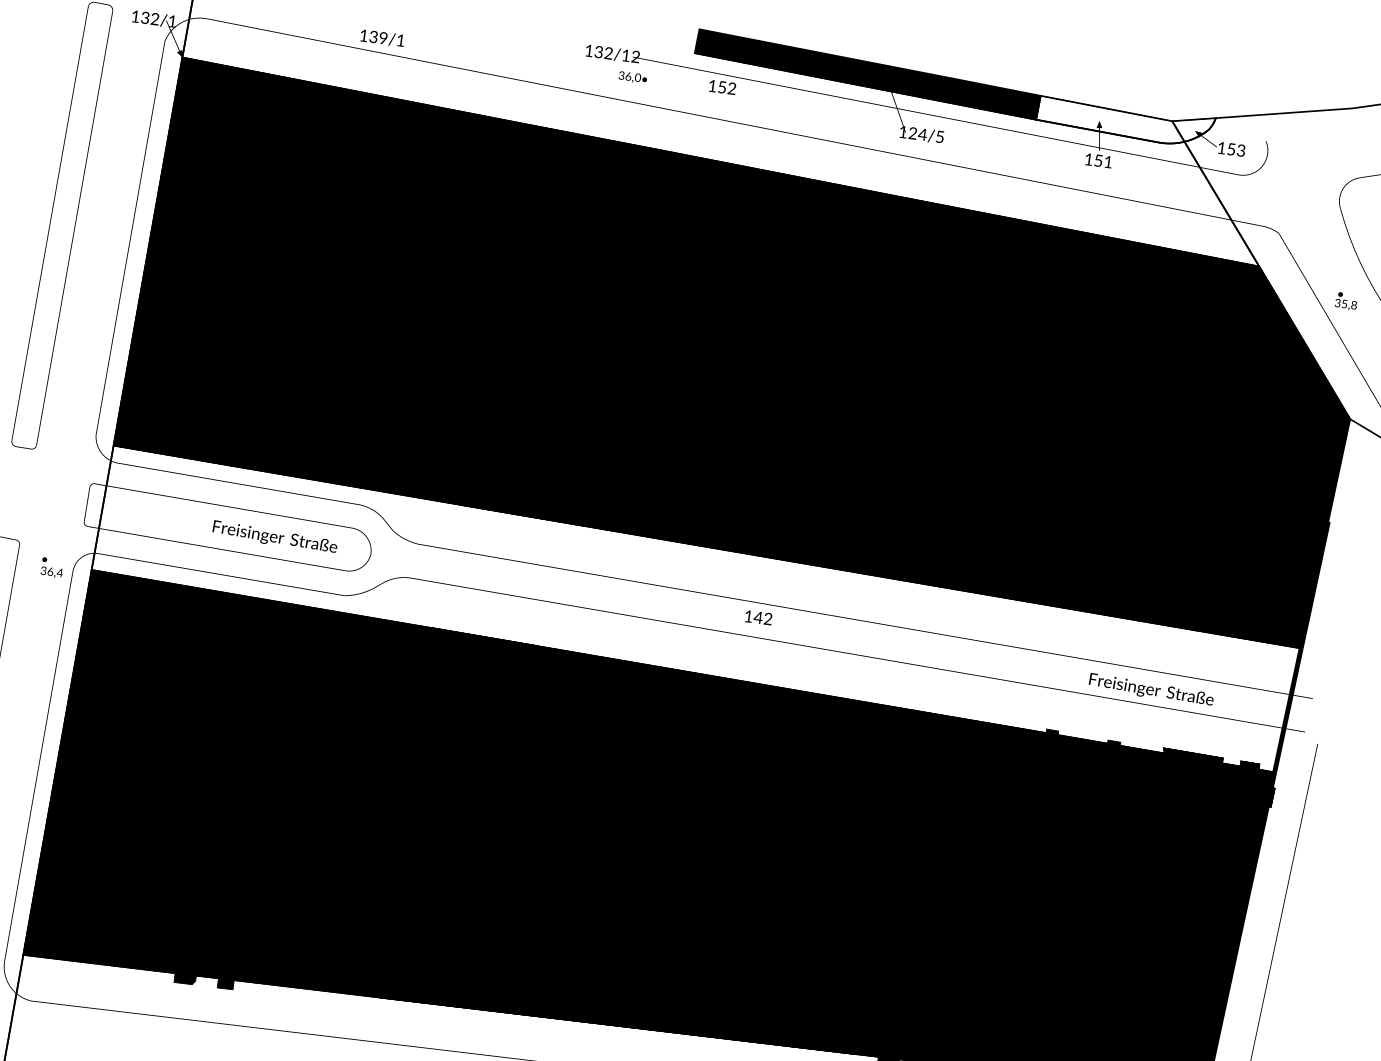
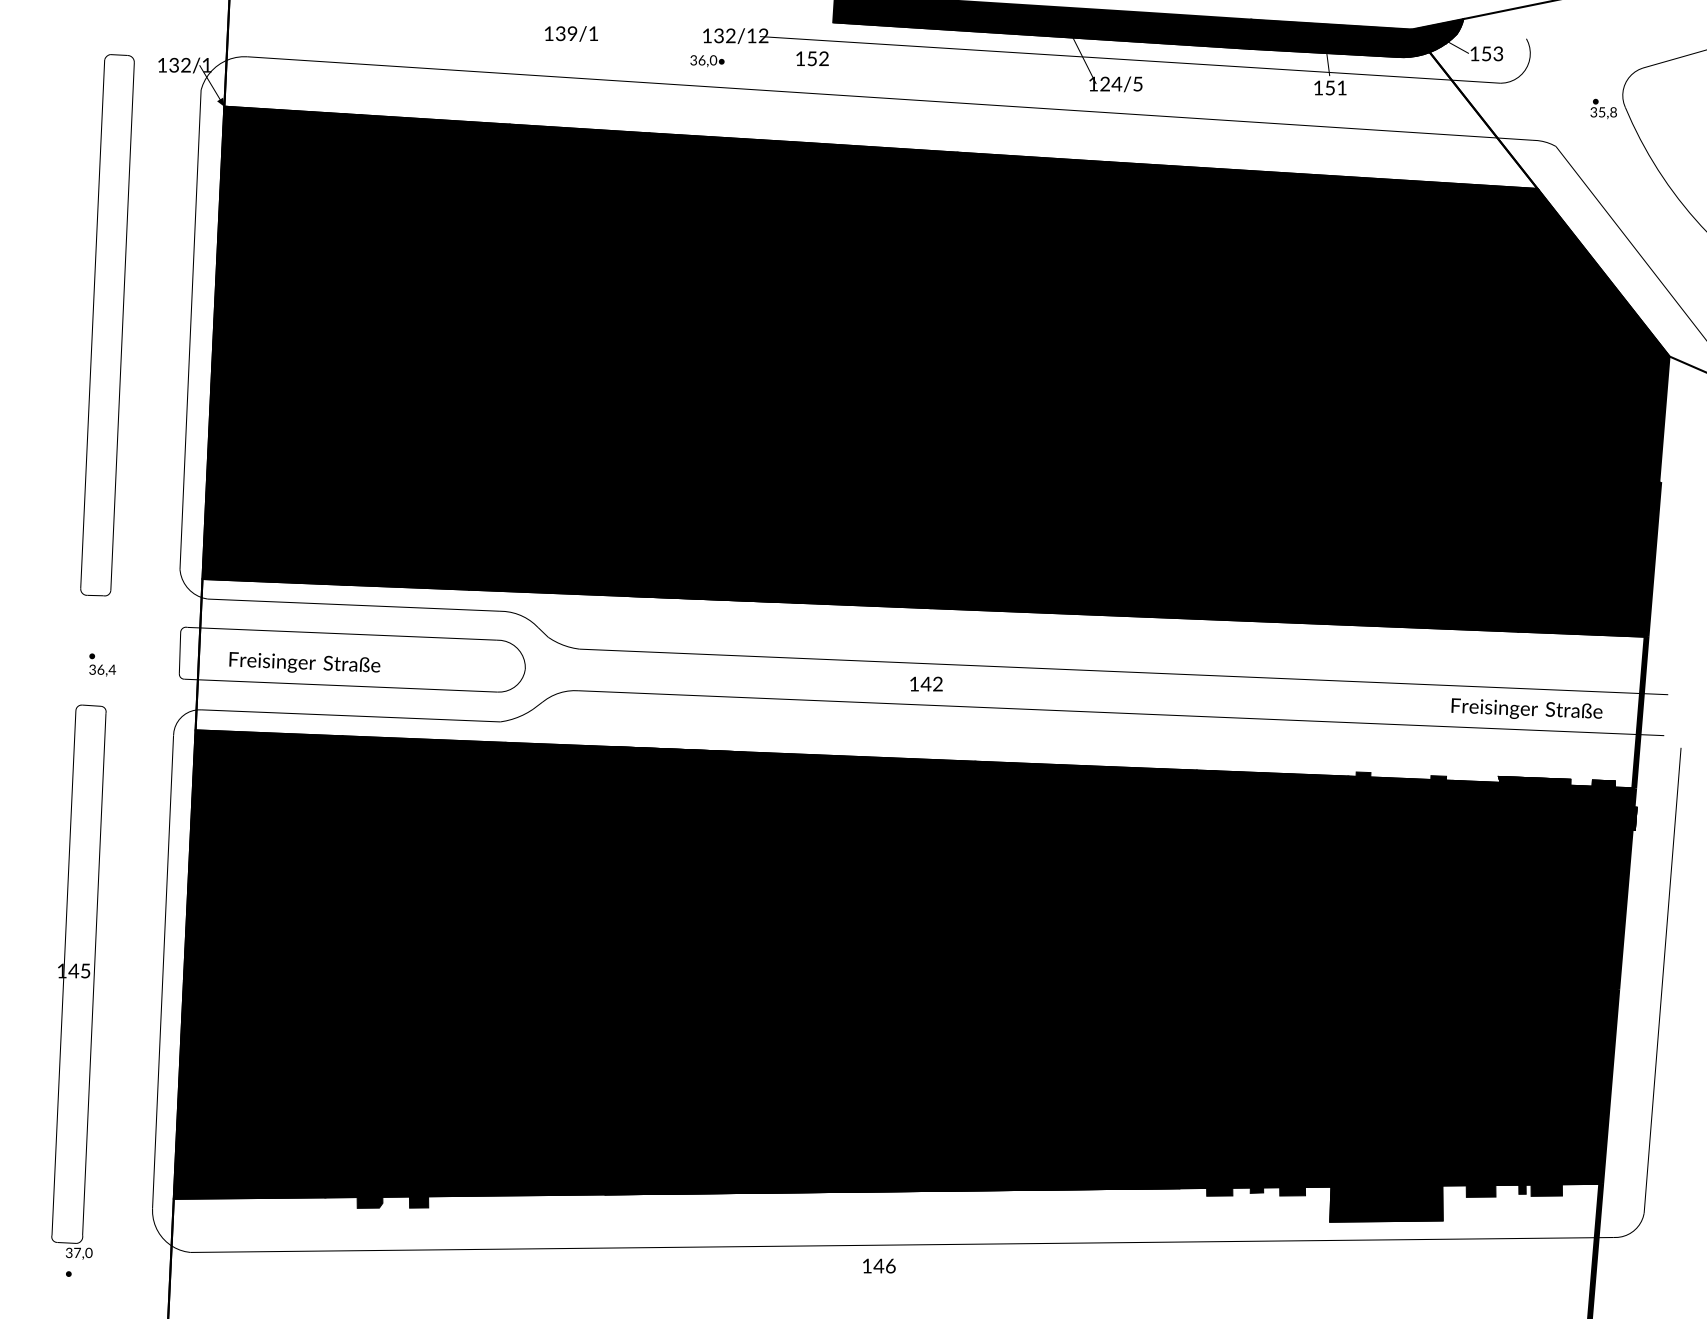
text: (382, 37) -> (571, 33), moved
text: (632, 78) -> (707, 61), moved
text: (722, 87) -> (812, 58), moved
fill: (1125, 122) -> (1356, 38), added
text: (1346, 300) -> (1603, 108), moved
text: (274, 536) -> (304, 662), moved
text: (52, 567) -> (102, 664), moved
text: (758, 617) -> (926, 683), moved
text: (1151, 689) -> (1526, 708), moved

